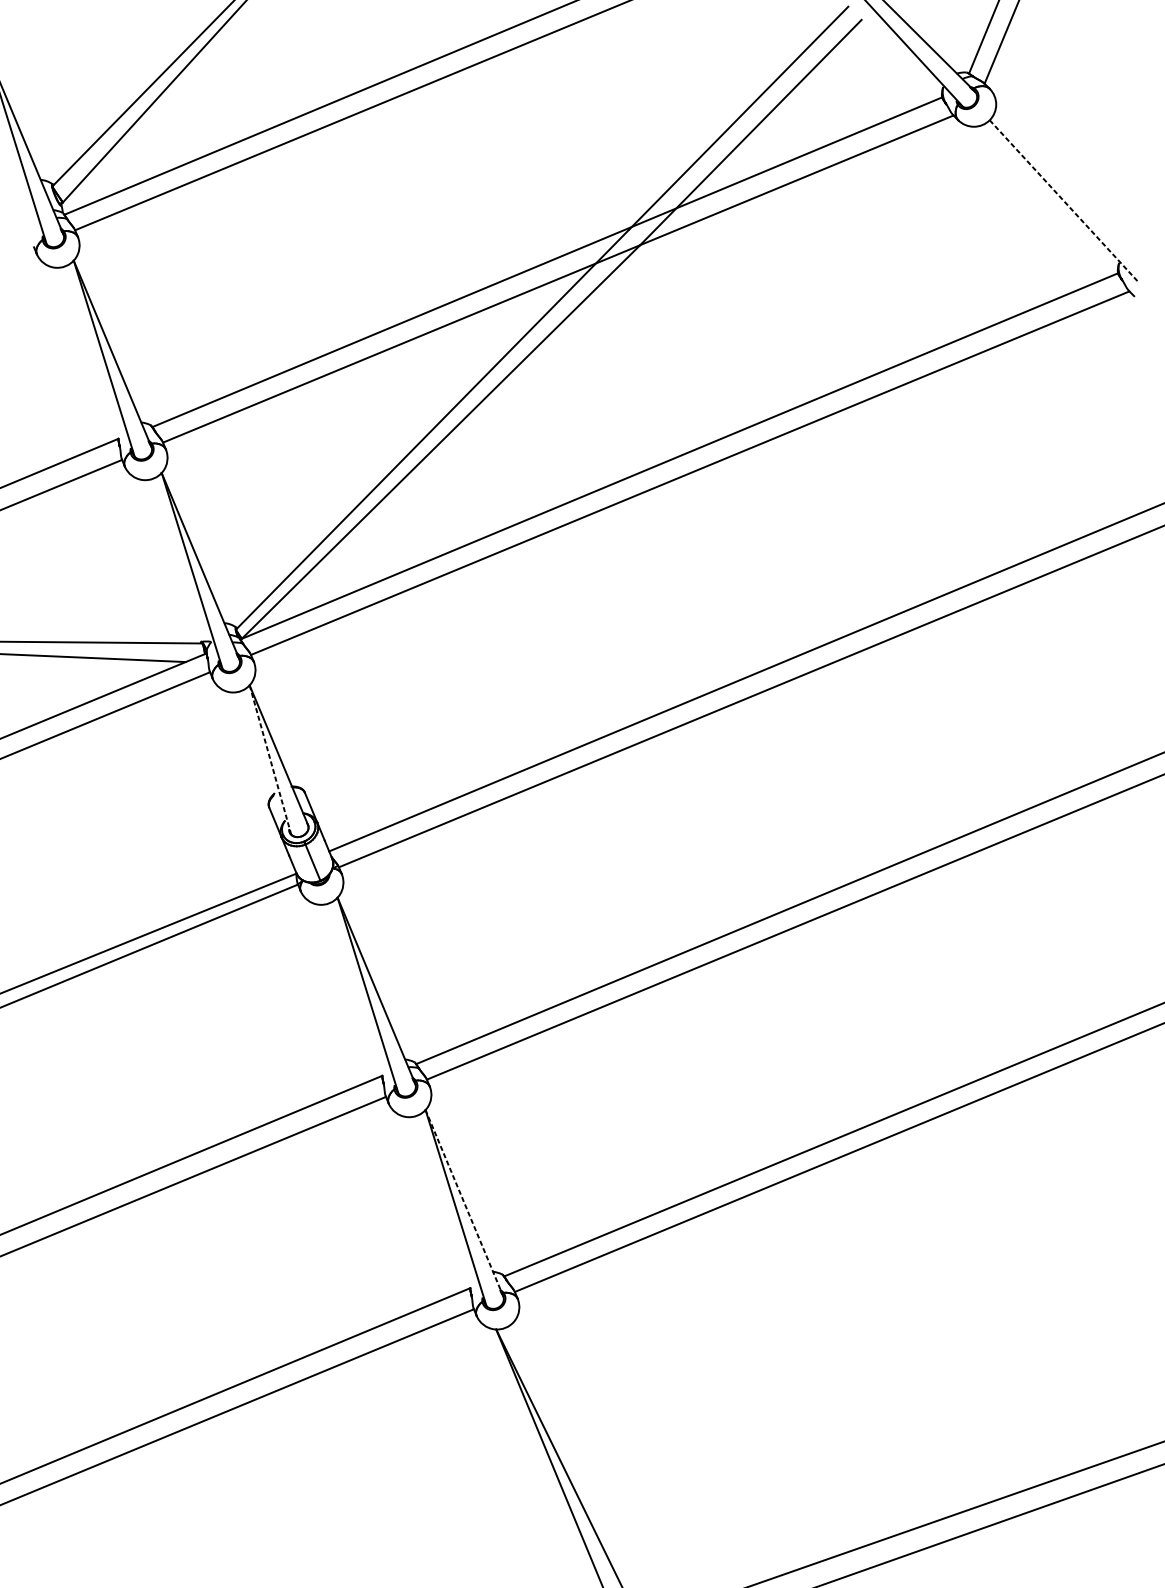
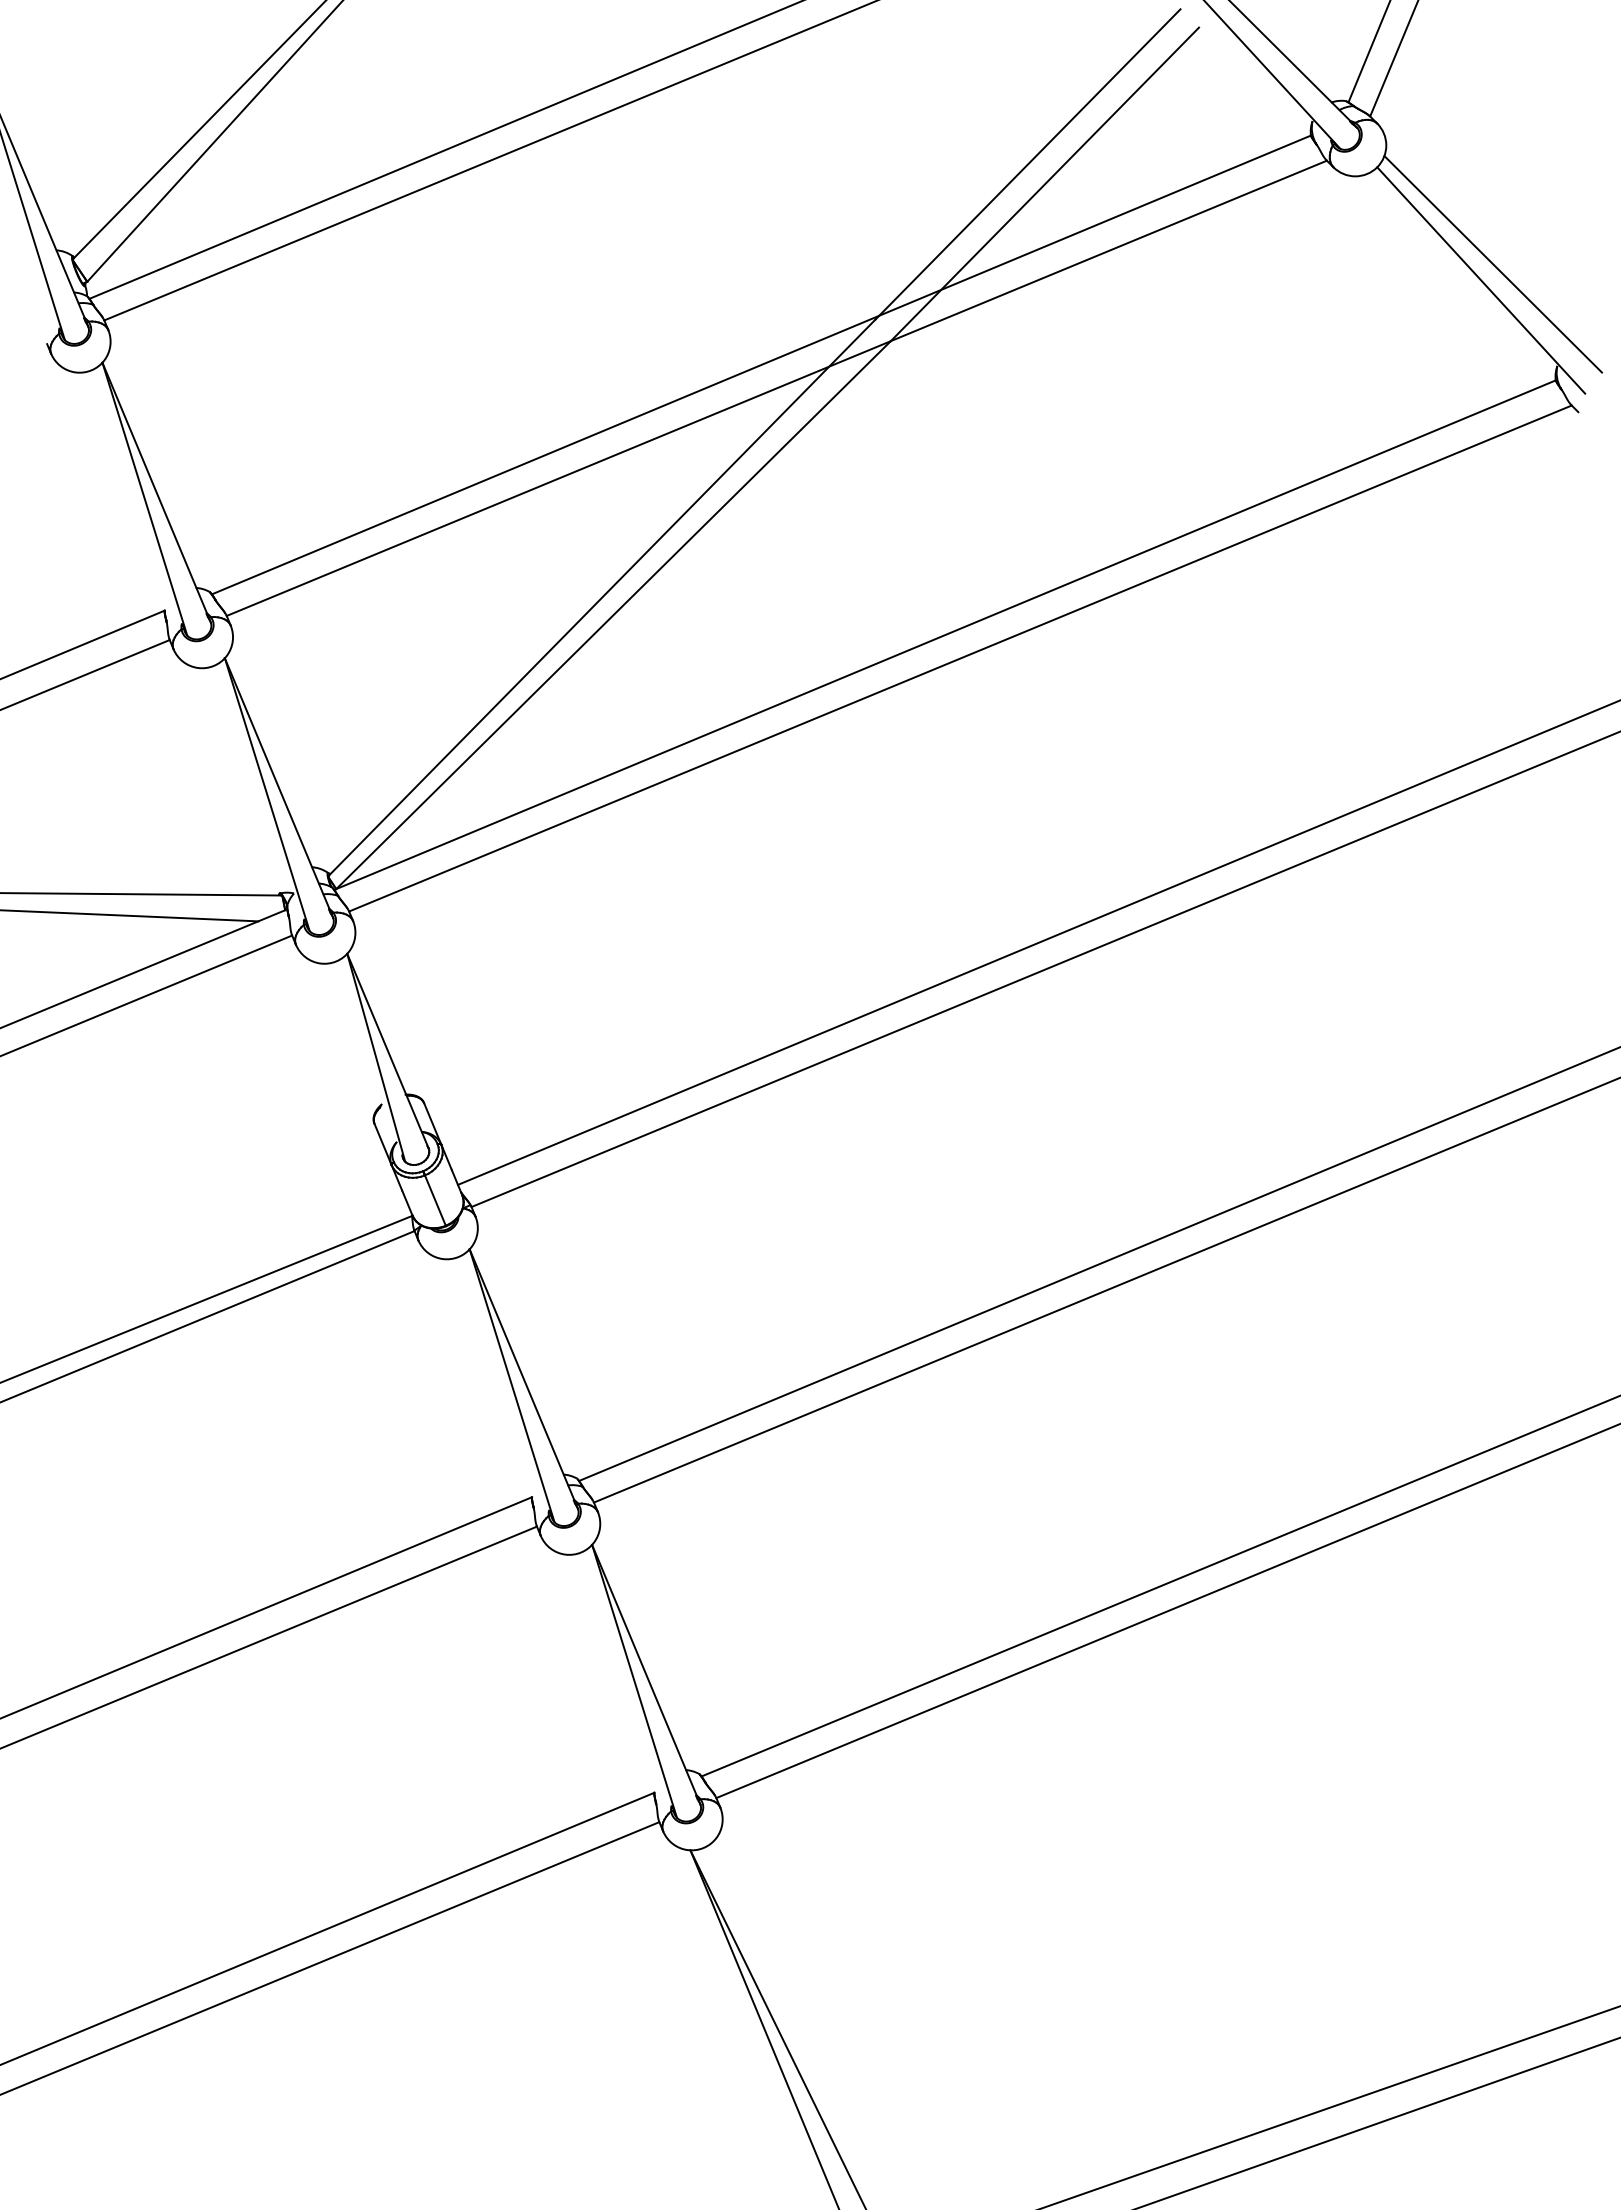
line: (1073, 190) -> (1493, 264), added
line: (1064, 201) -> (1481, 280), dashed -> solid
line: (270, 759) -> (376, 1057), dashed -> solid
line: (464, 1203) -> (646, 1674), dashed -> solid

